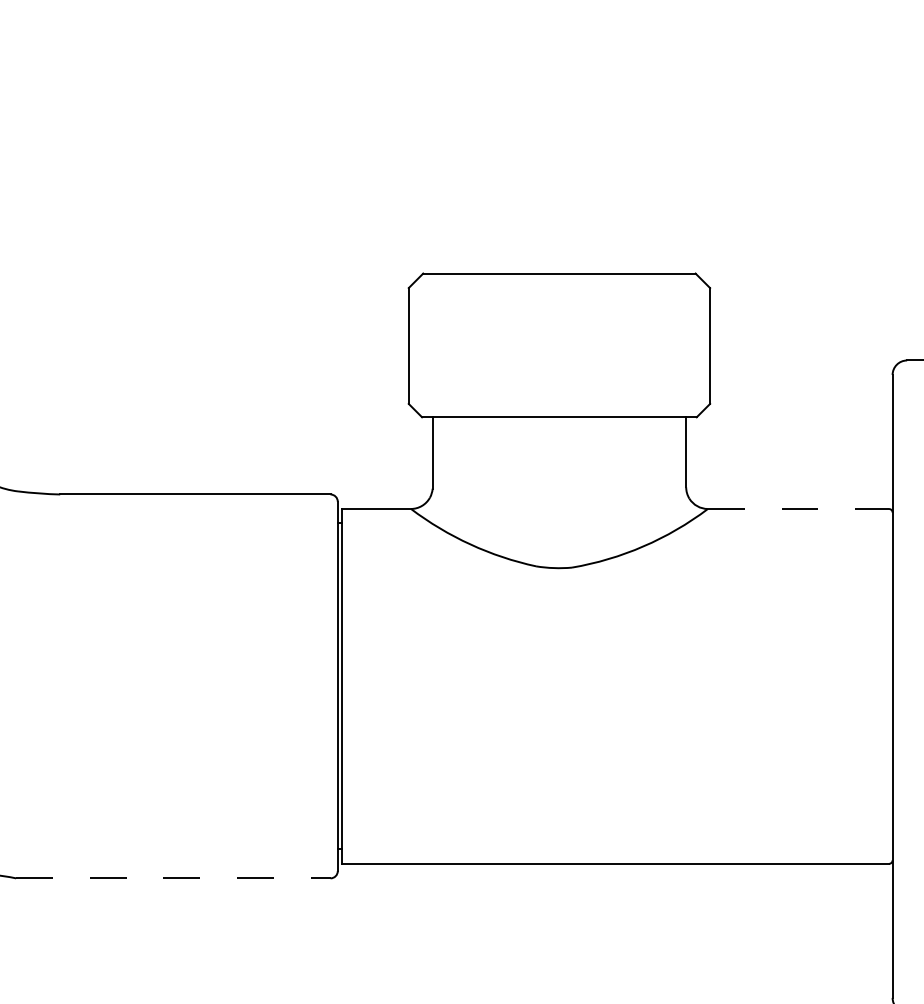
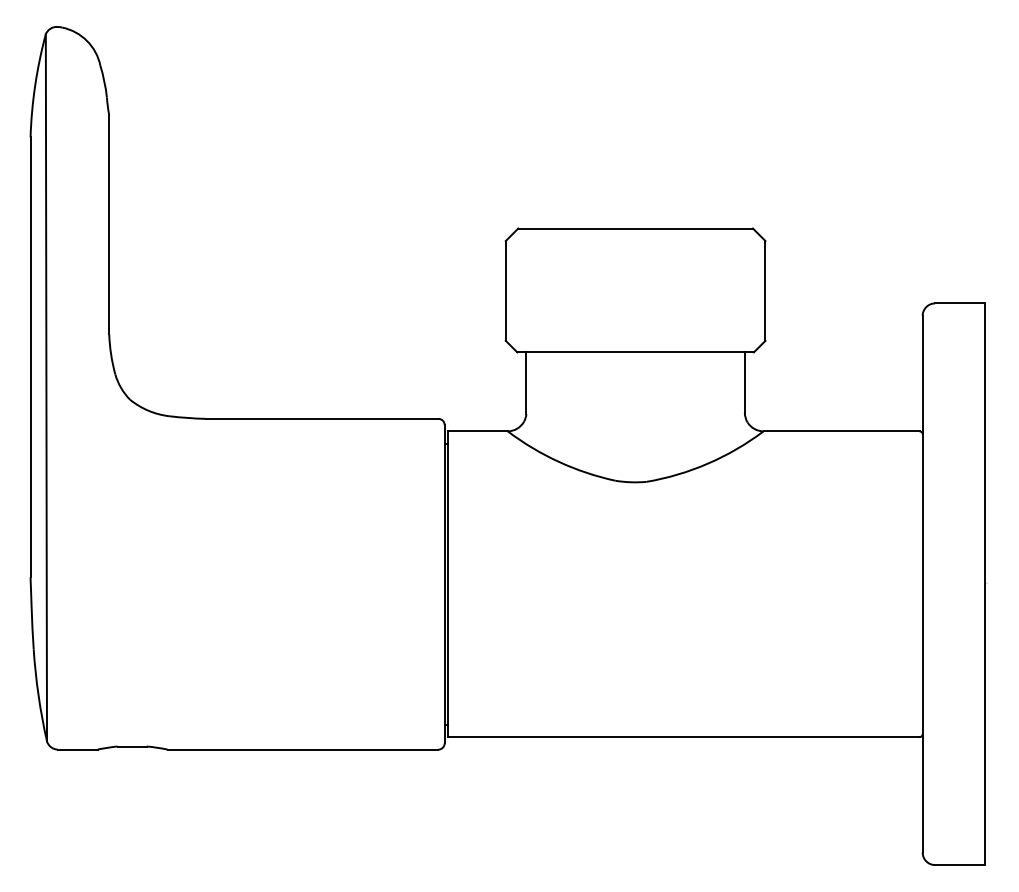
line: (799, 509) -> (842, 431), dashed -> solid
line: (173, 878) -> (303, 749), dashed -> solid

